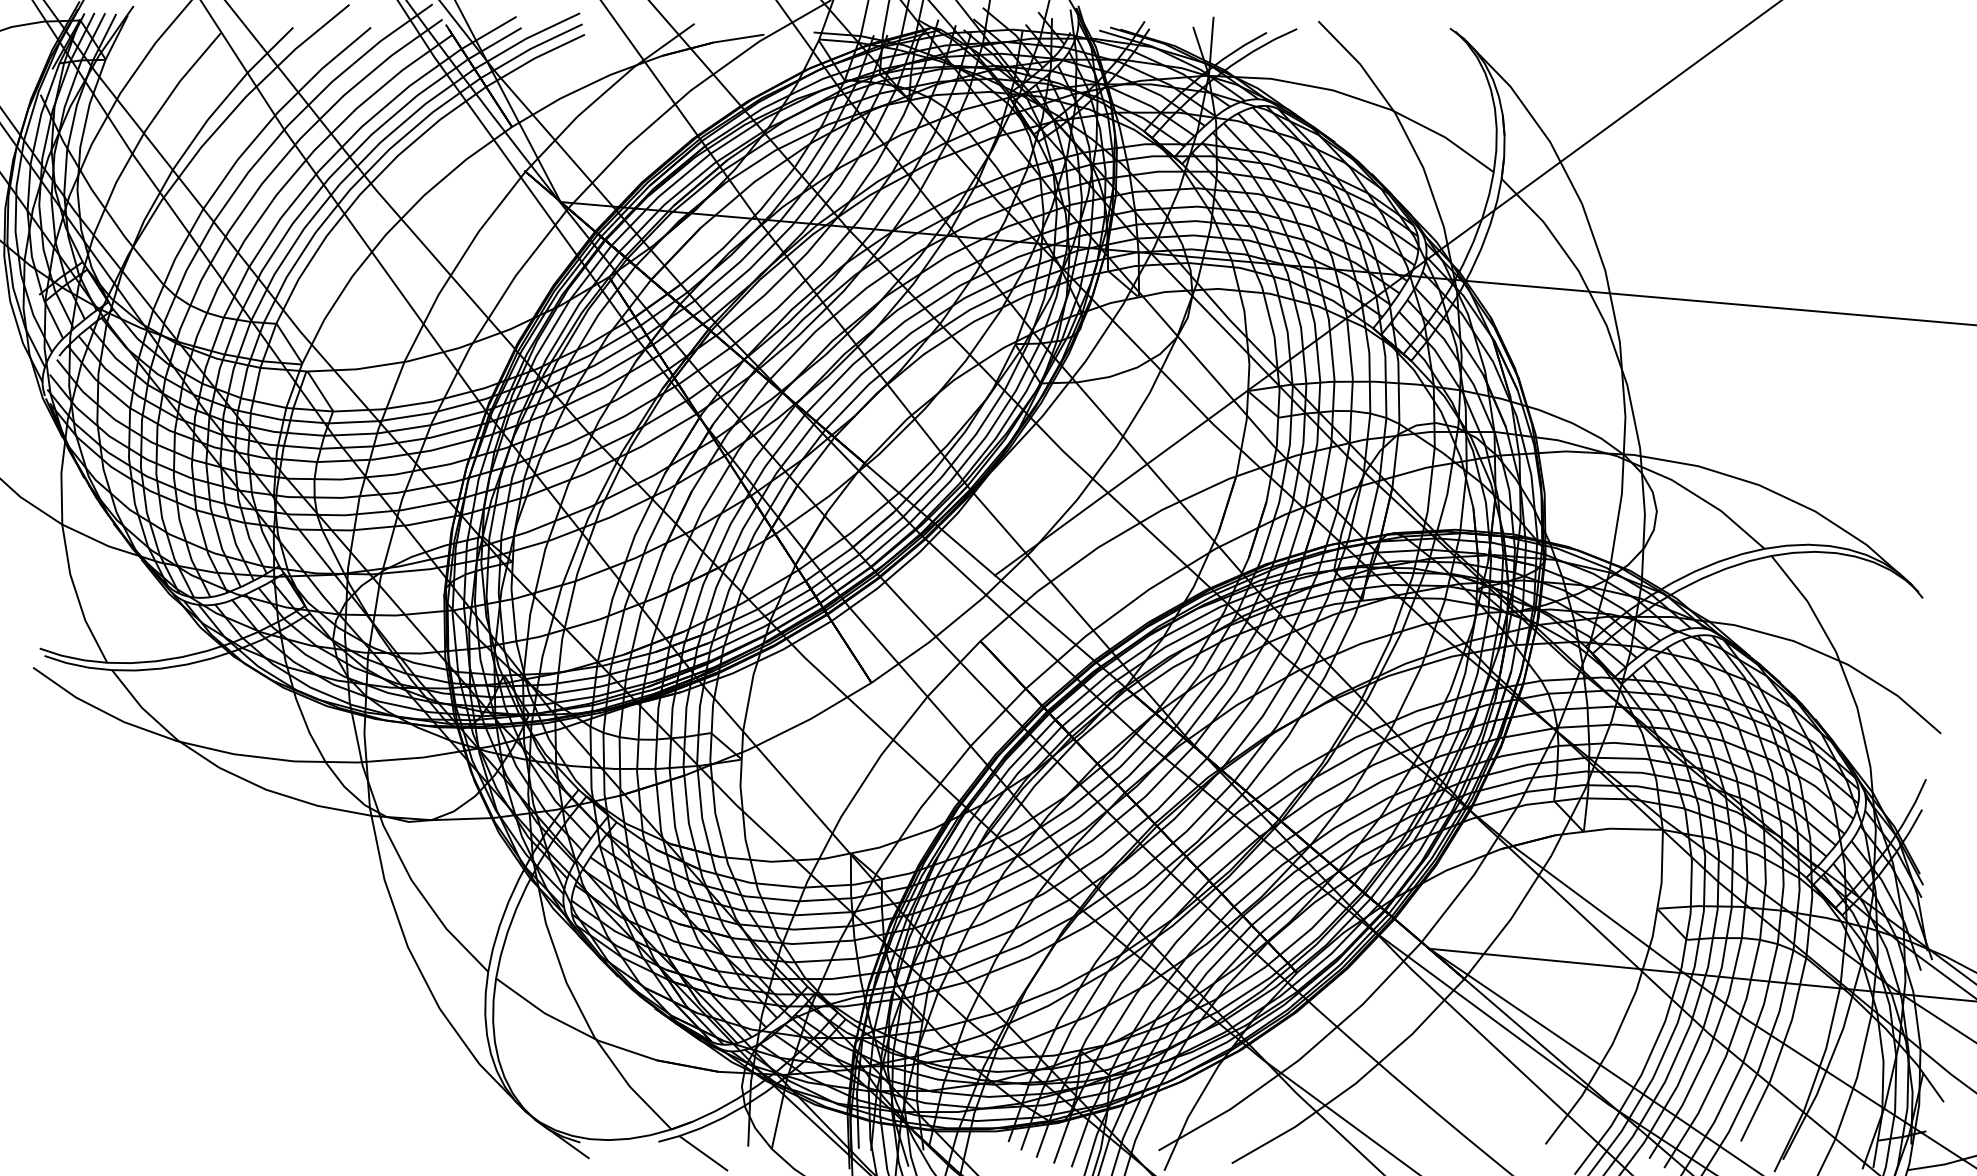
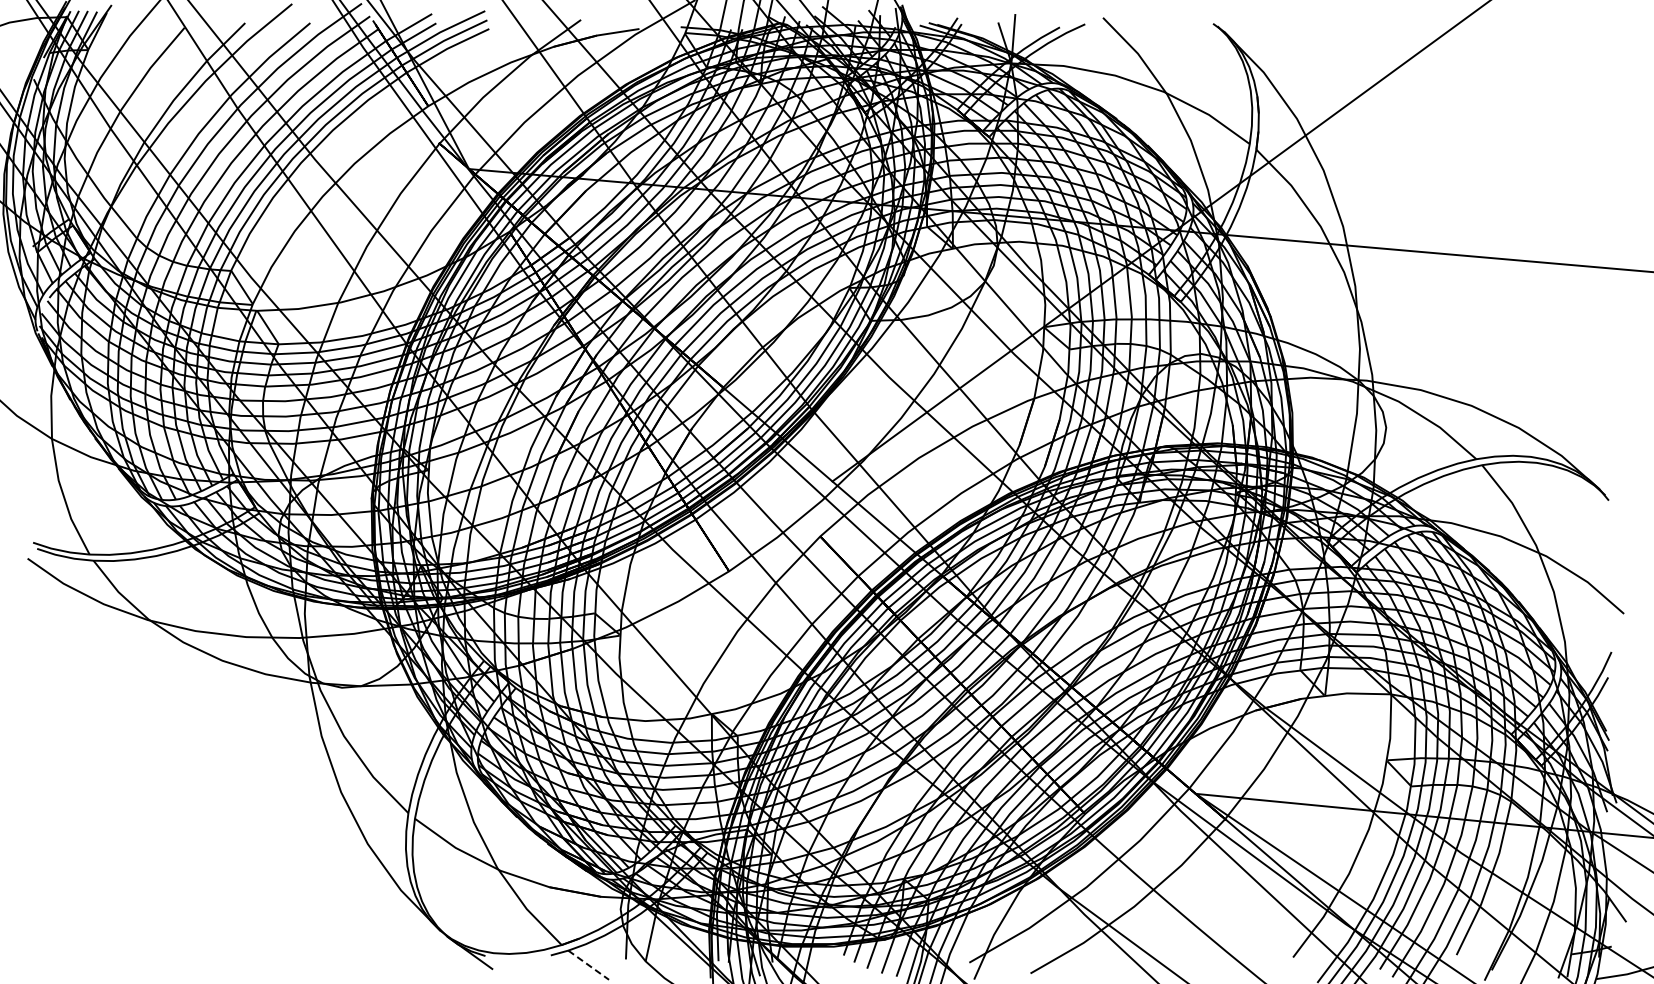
line: (704, 1153) -> (589, 965), solid -> dashed

